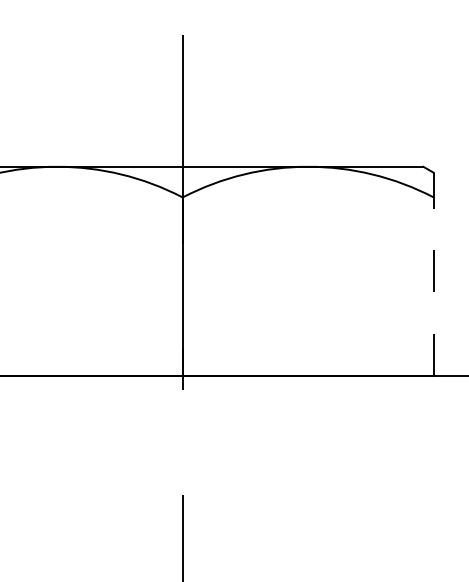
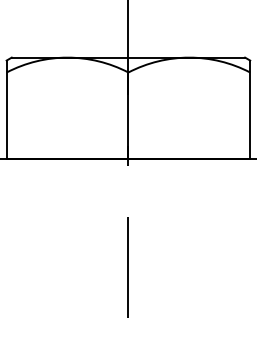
line: (434, 273) -> (250, 109), dashed -> solid

